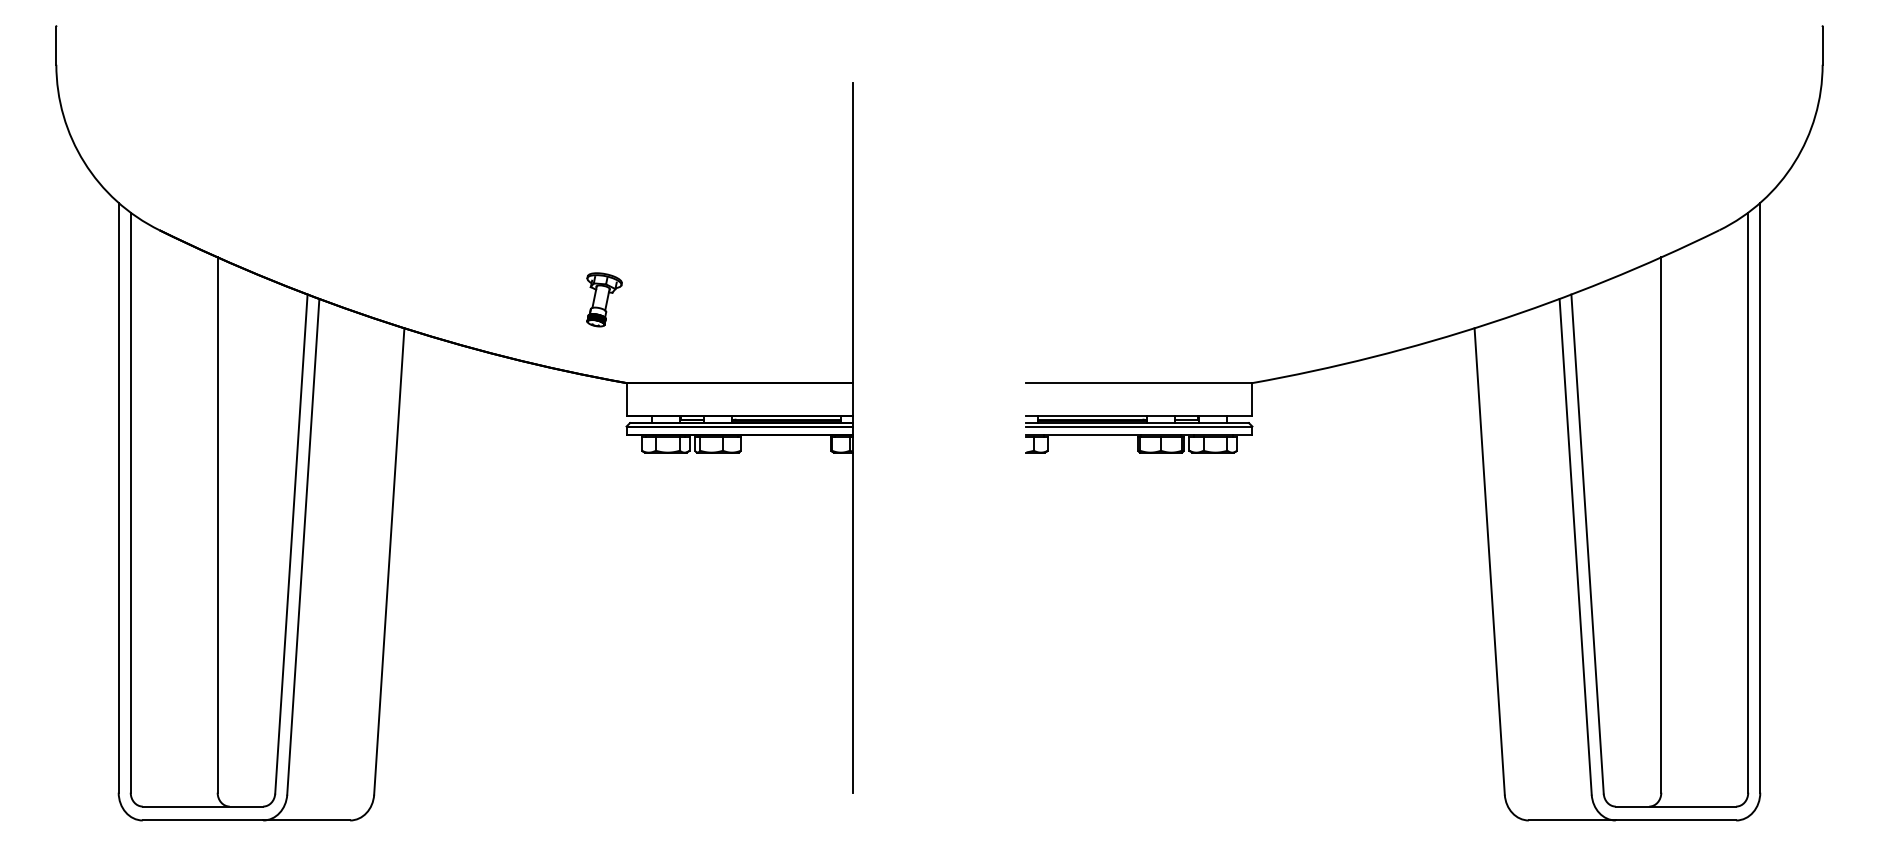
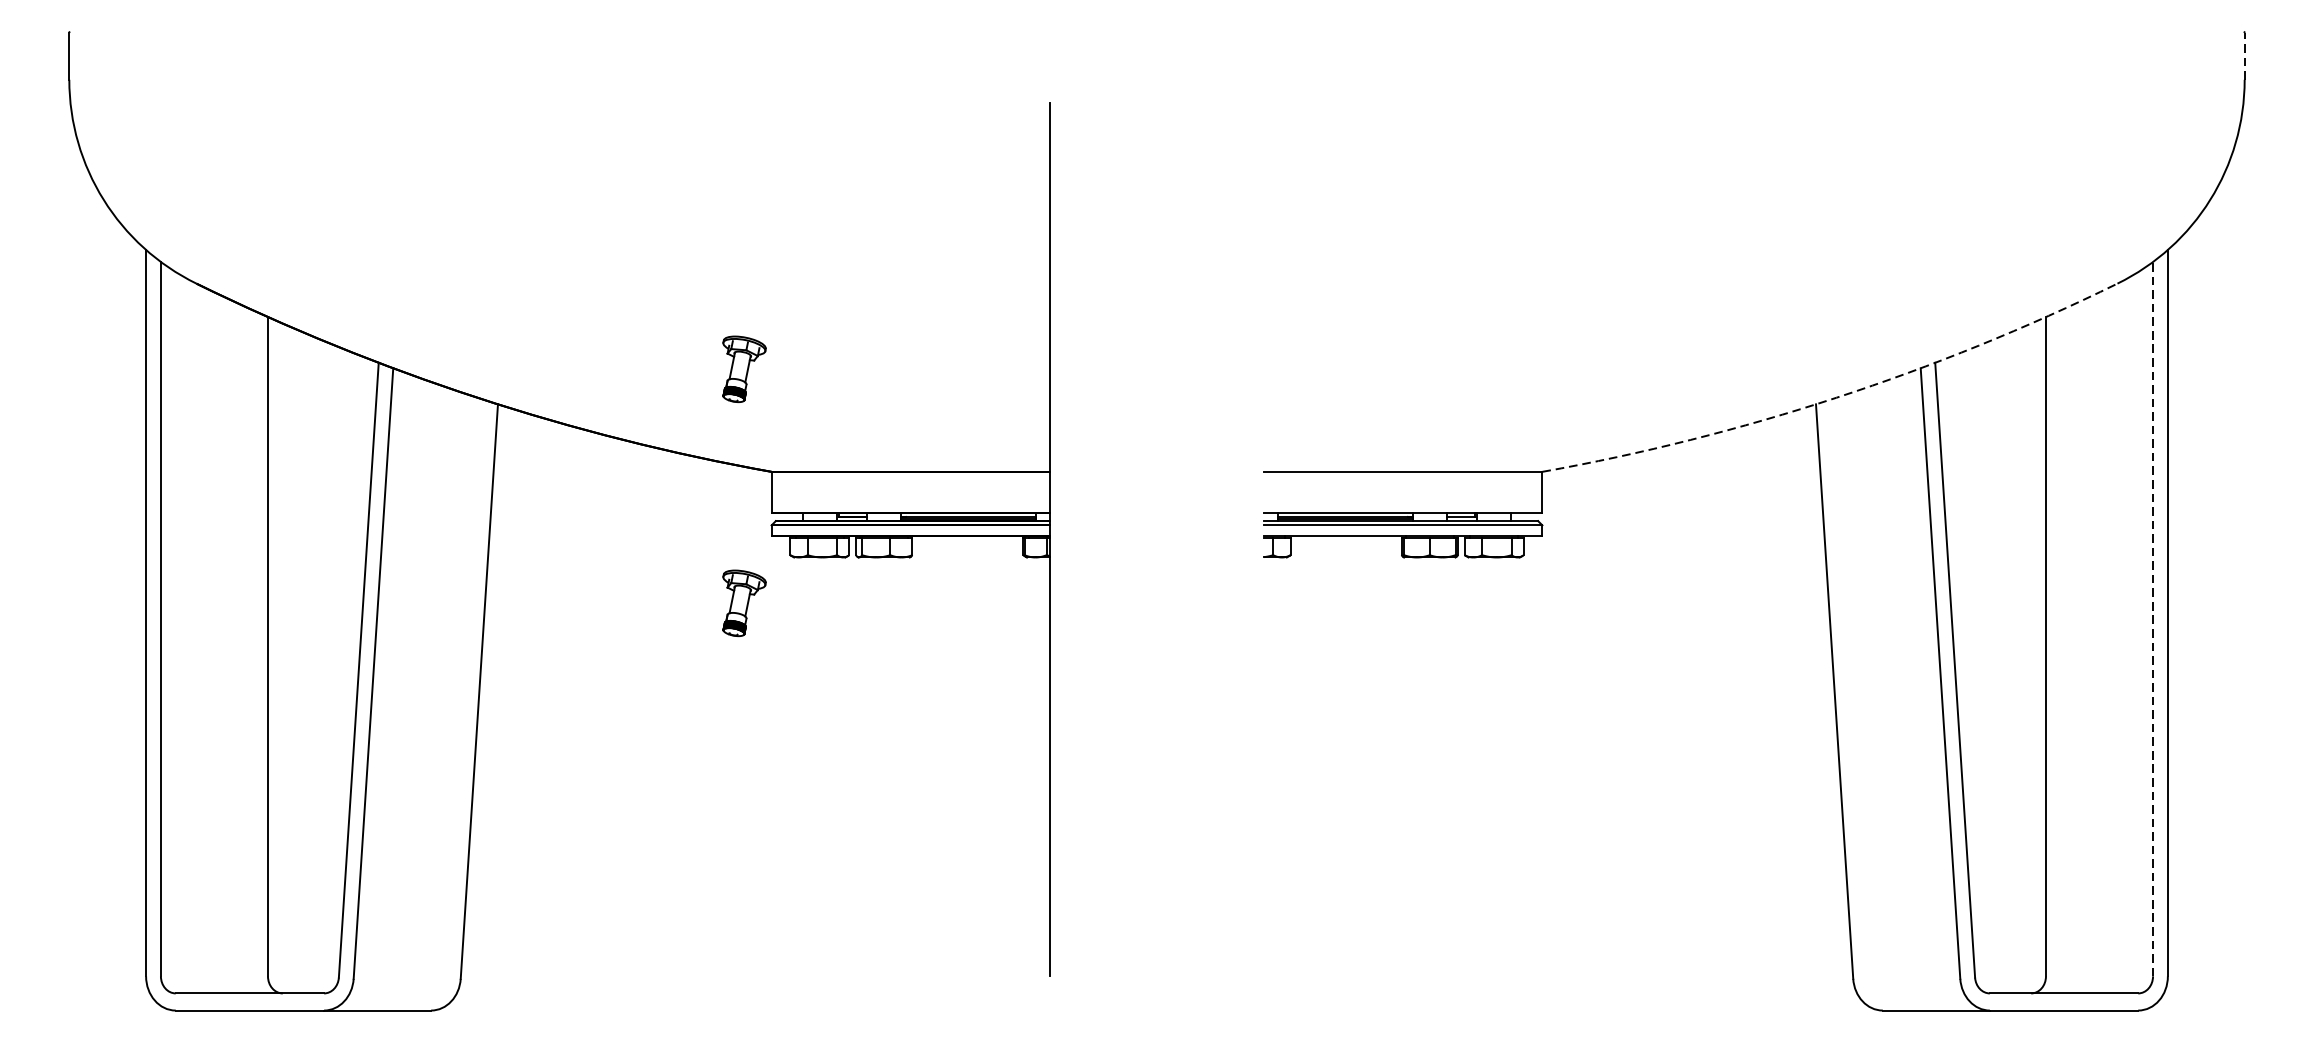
line: (1822, 45) -> (2244, 56), solid -> dashed
arc: (1491, 322) -> (1836, 397), solid -> dashed
part: (604, 489) -> (744, 602), added
line: (1748, 502) -> (2153, 618), solid -> dashed

